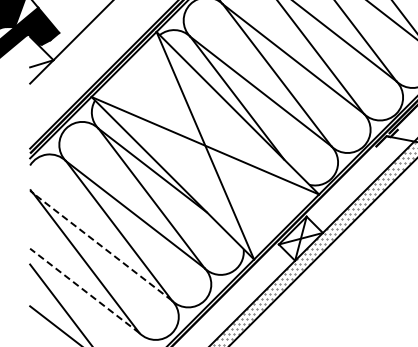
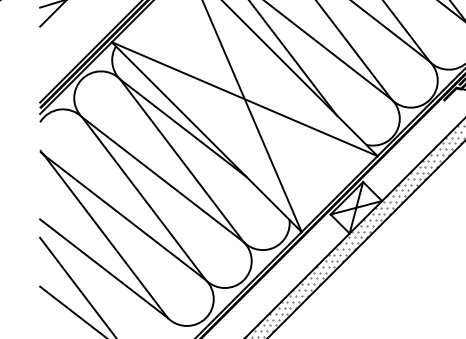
line: (102, 247) -> (124, 218), dashed -> solid
line: (84, 290) -> (103, 268), dashed -> solid

